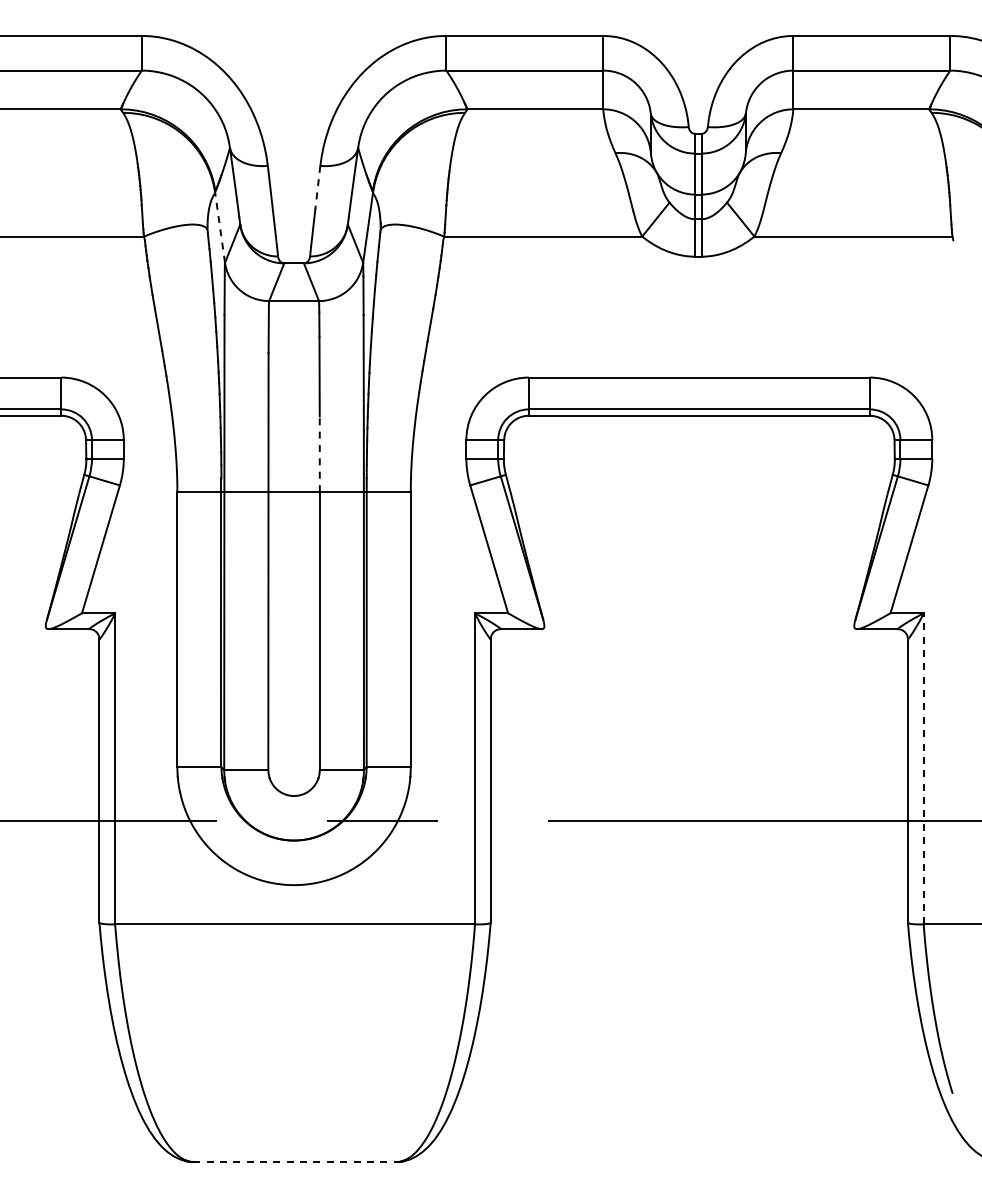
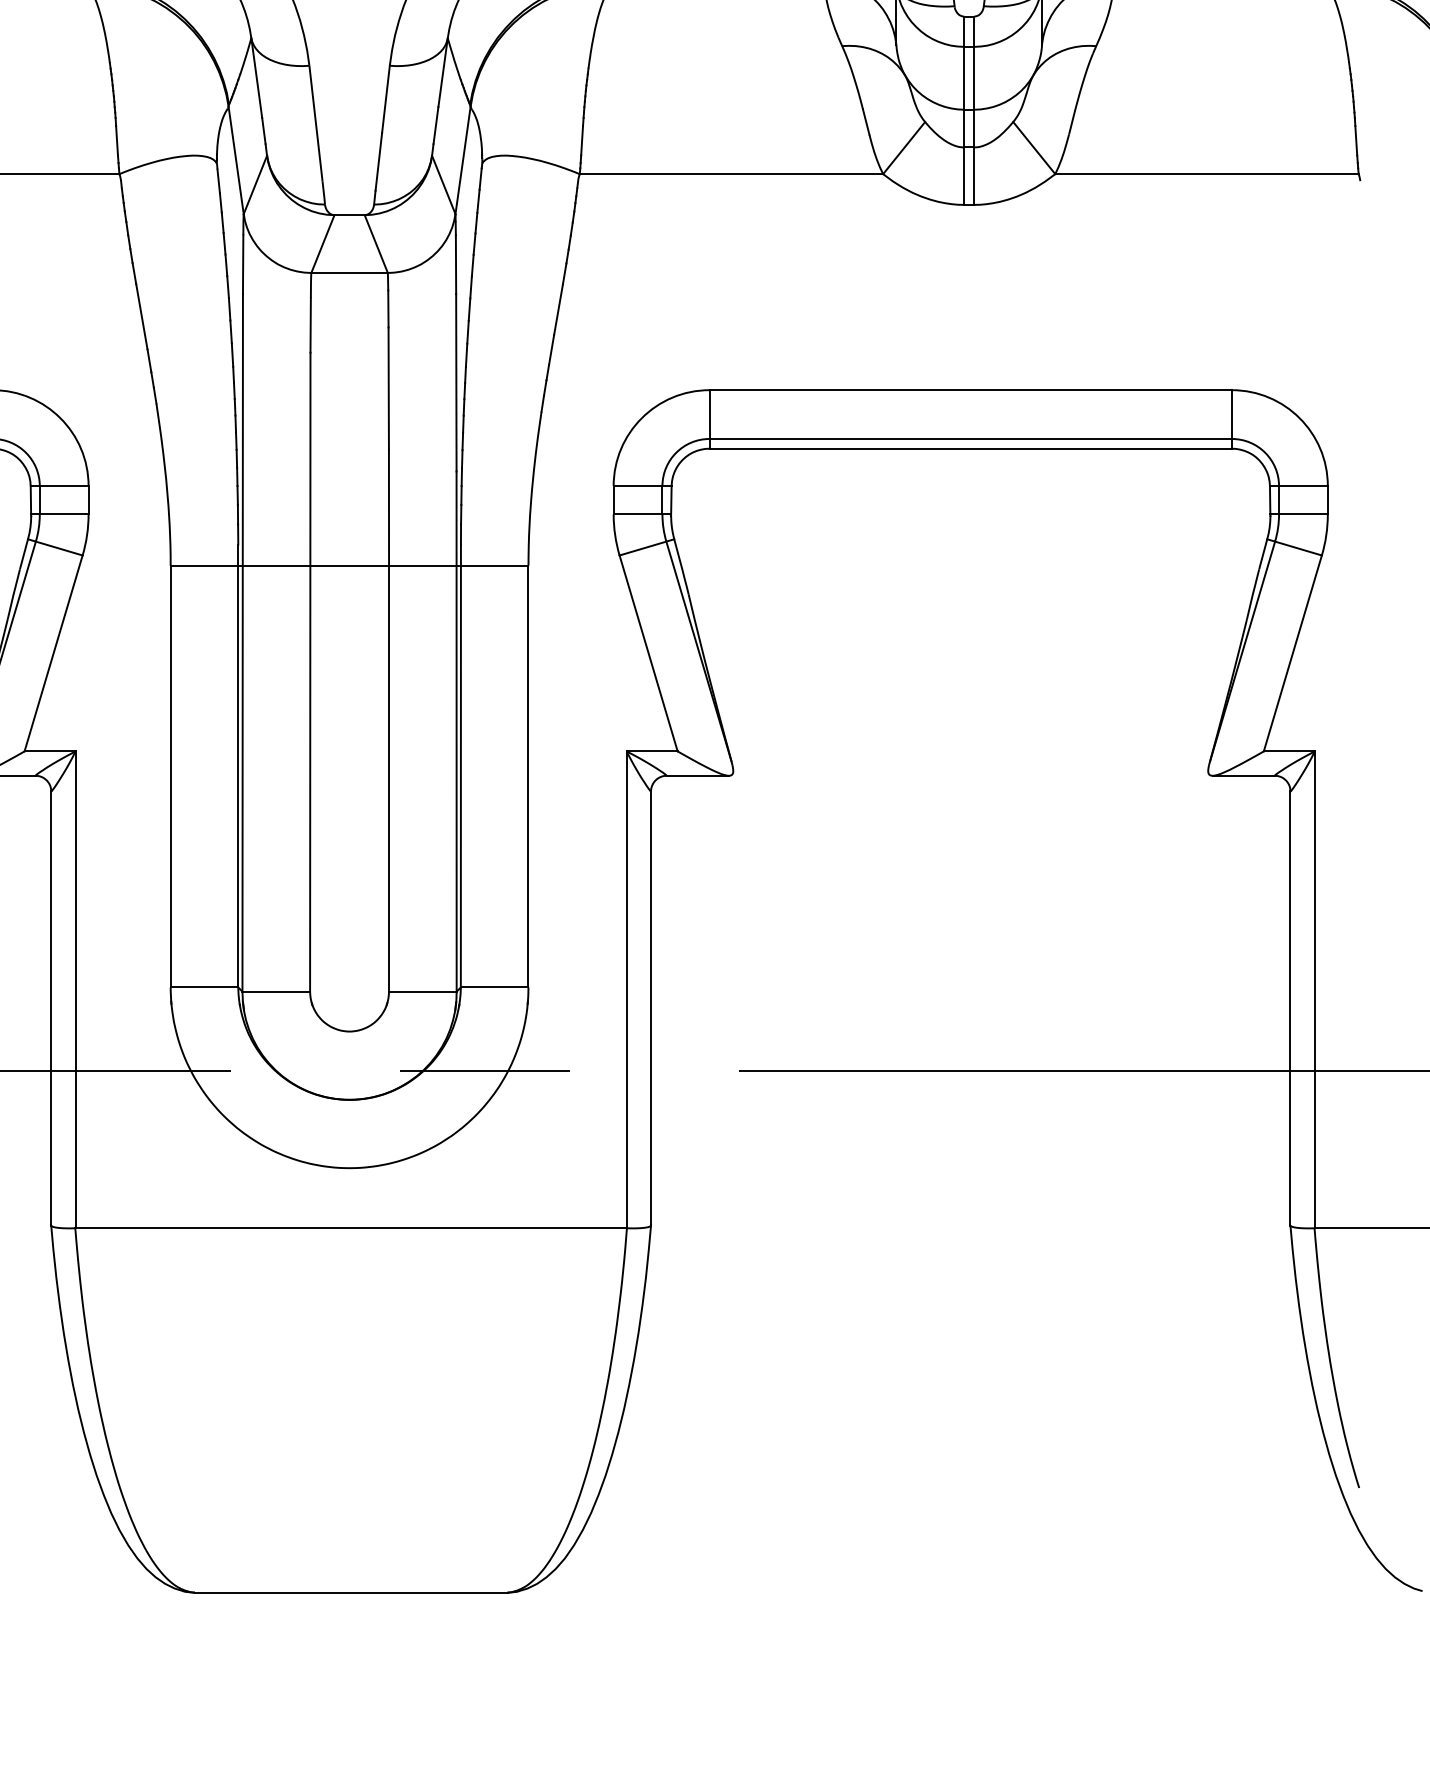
line: (317, 188) -> (385, 100), dashed -> solid
line: (220, 227) -> (236, 160), dashed -> solid
line: (319, 454) -> (388, 508), dashed -> solid
line: (923, 768) -> (1314, 989), dashed -> solid
line: (295, 1162) -> (351, 1593), dashed -> solid

